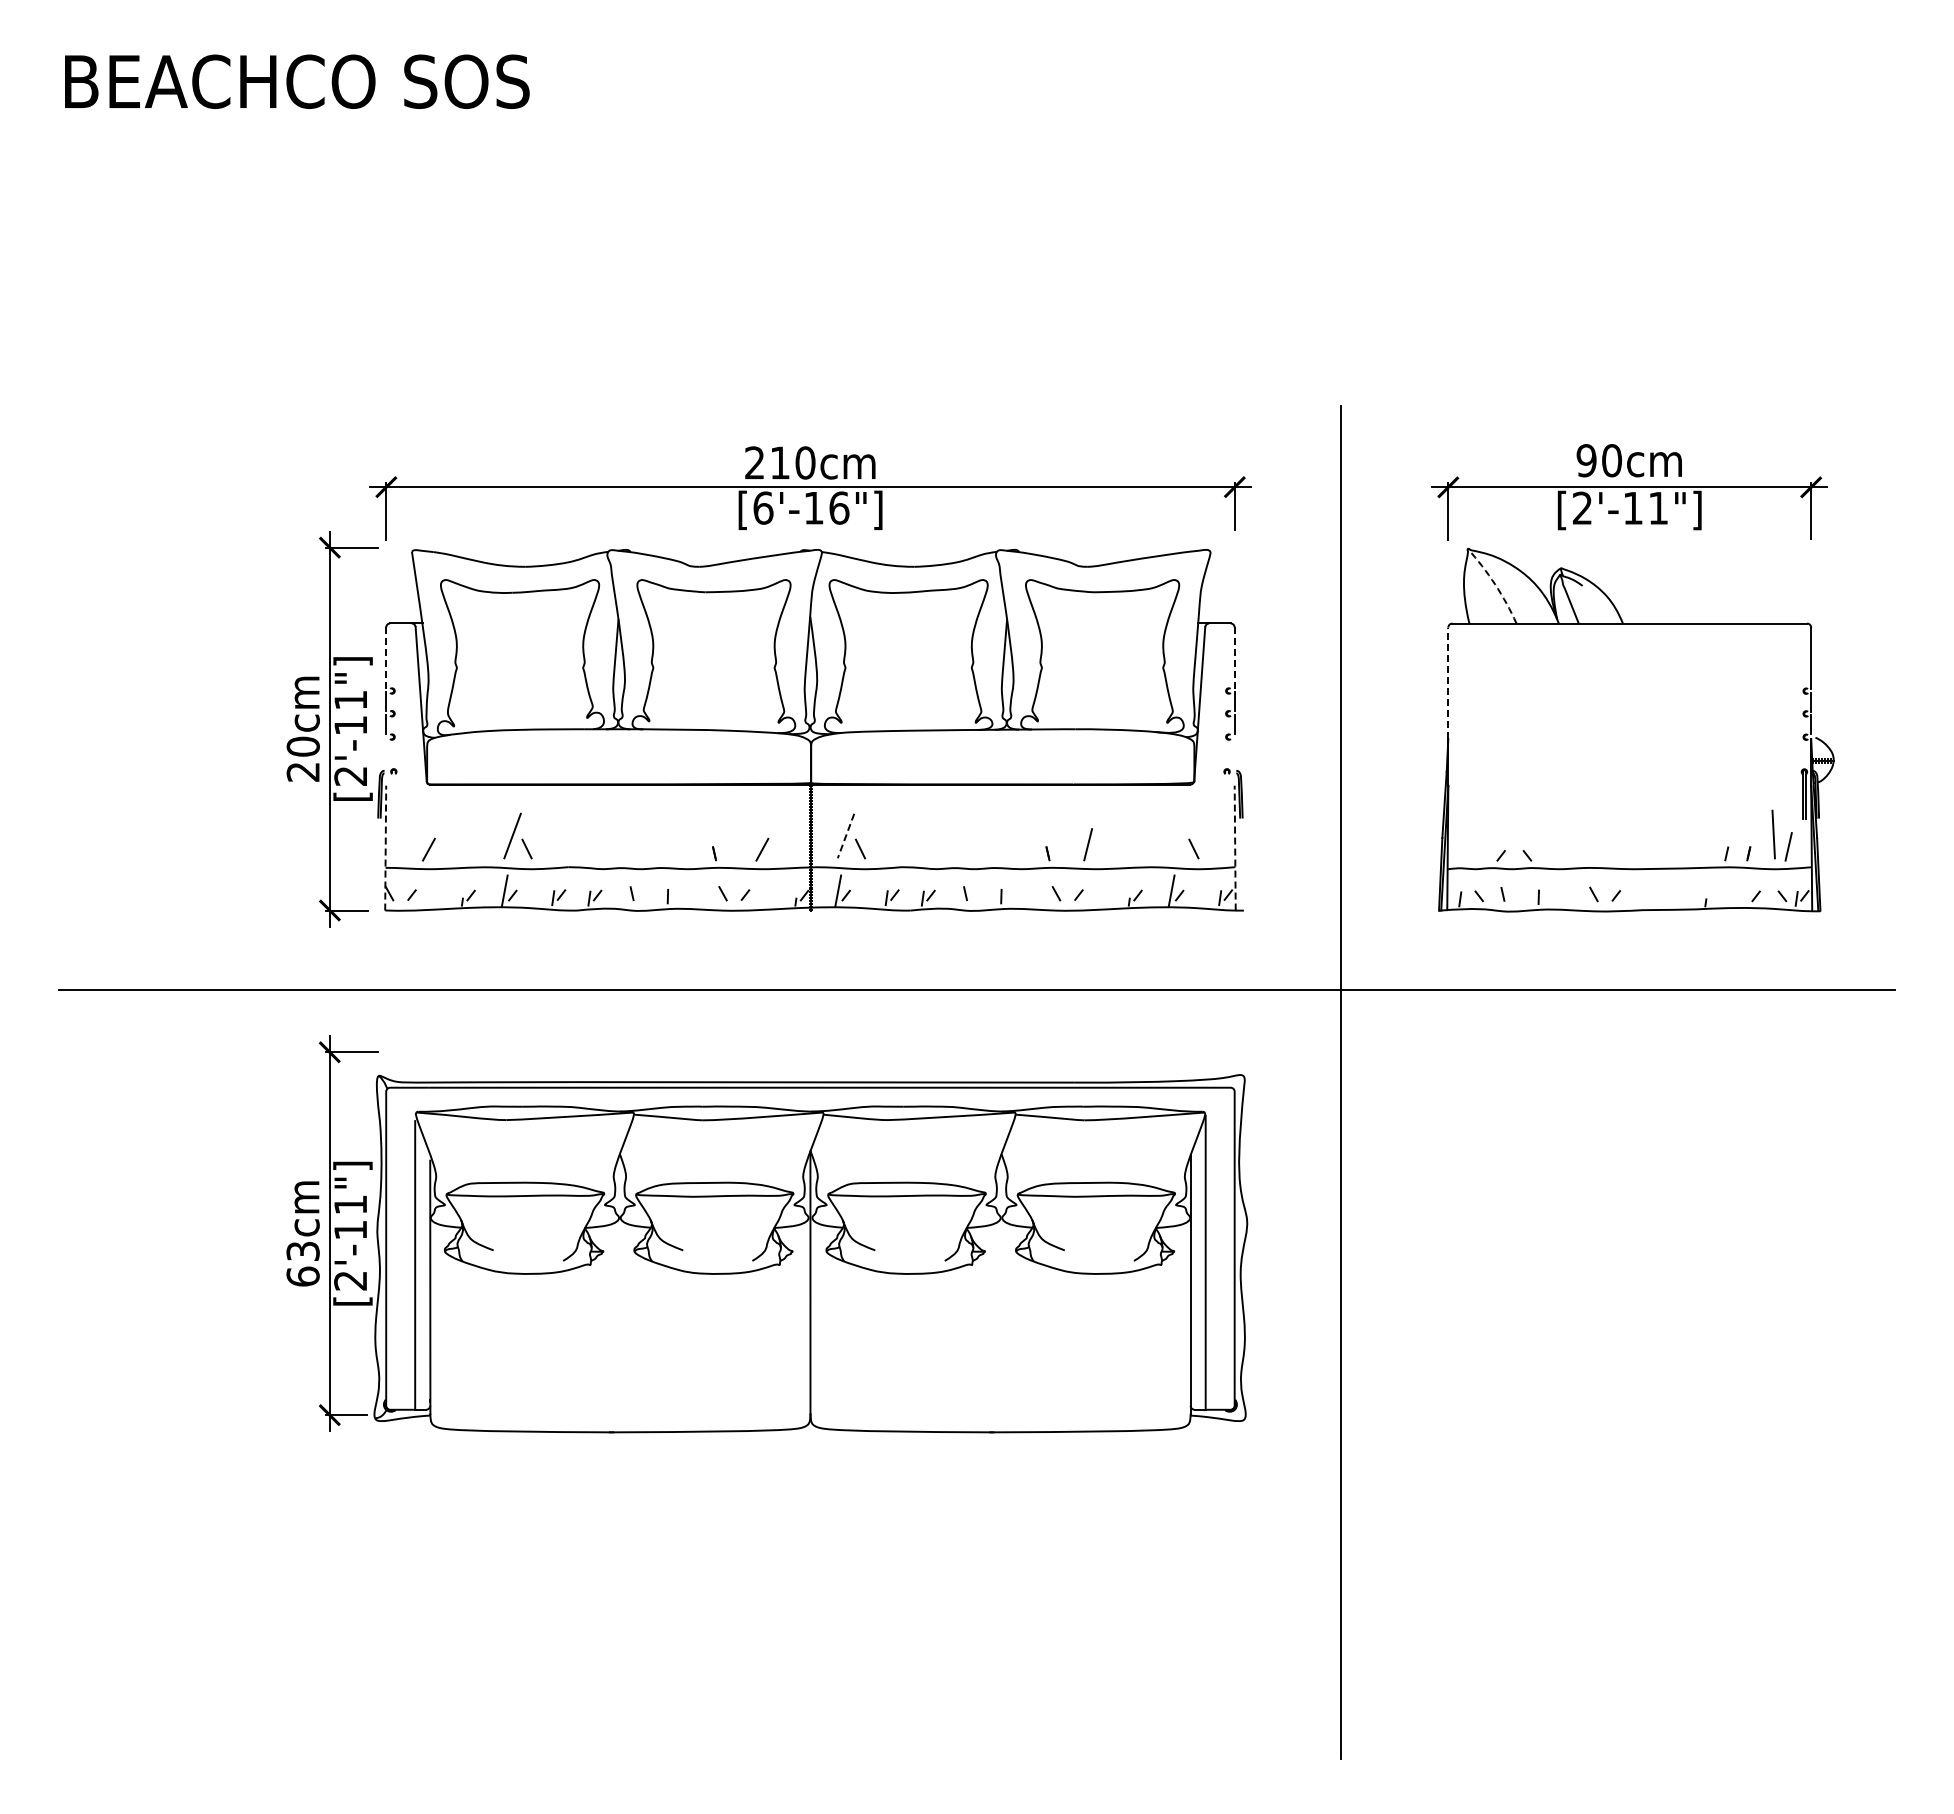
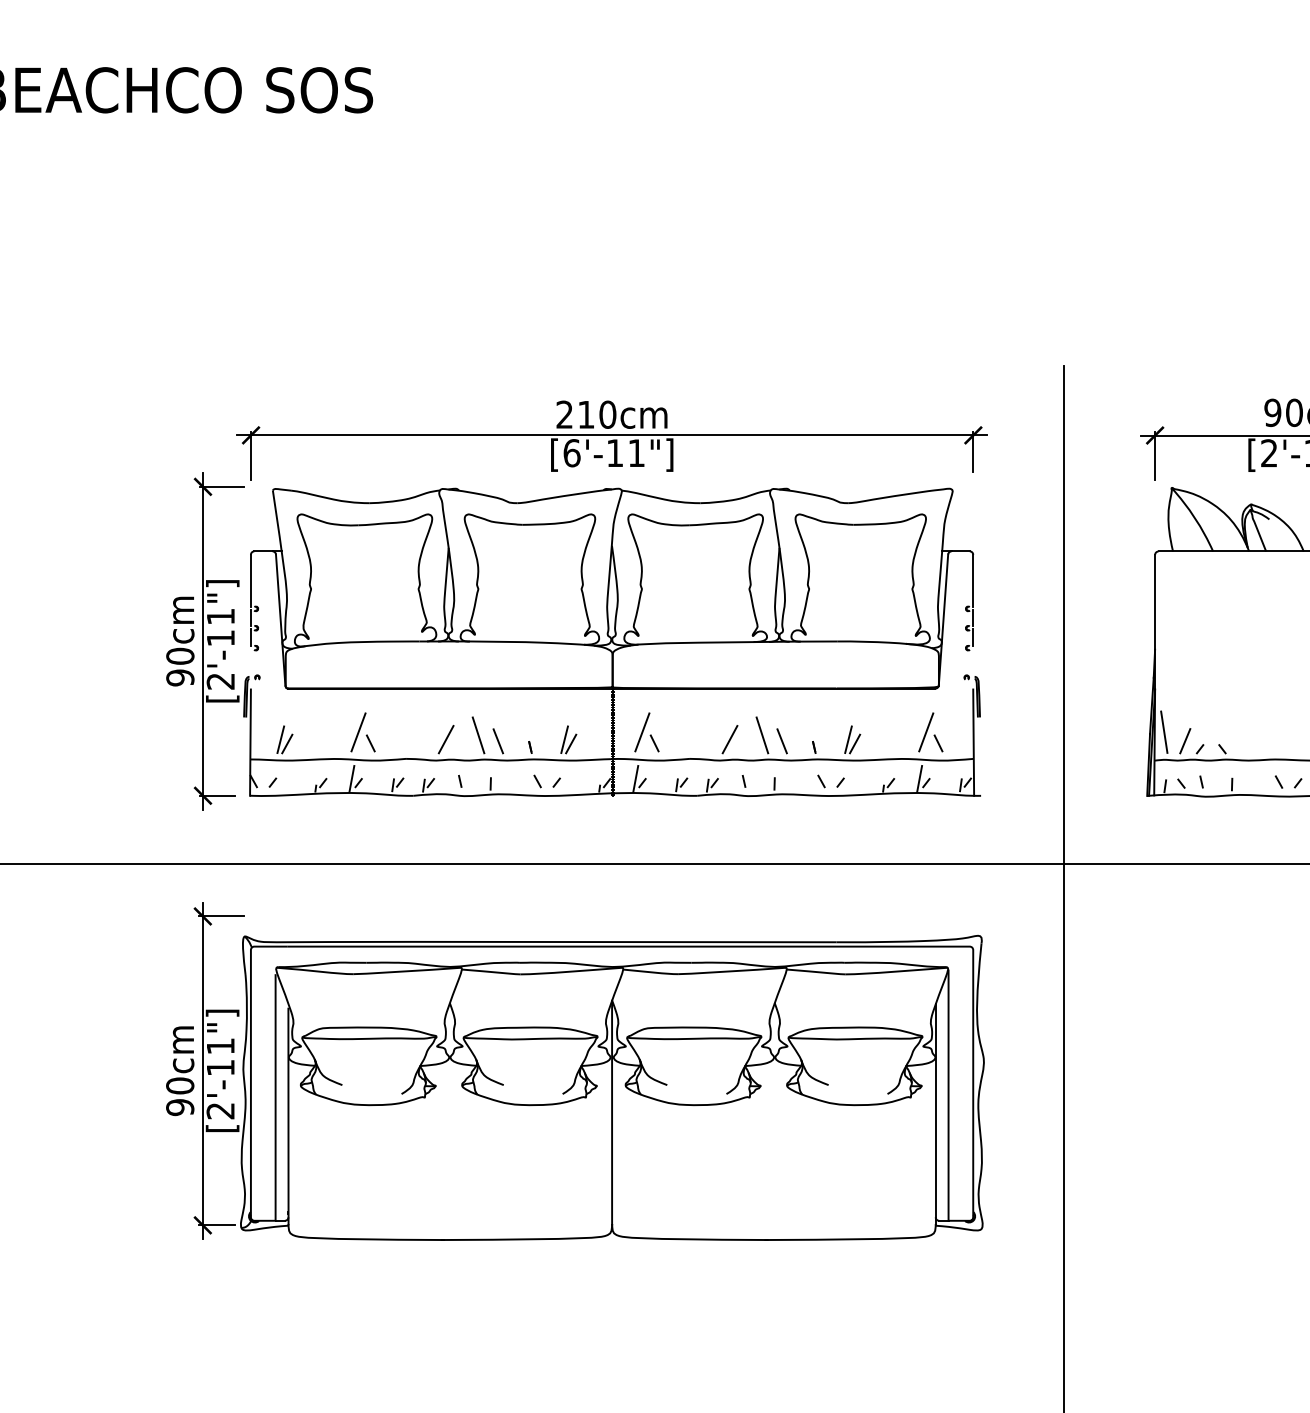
text: (839, 507) -> (636, 452), [6'-16"] -> [6'-11"]
arc: (1495, 584) -> (1195, 518), dashed -> solid
line: (386, 658) -> (251, 581), dashed -> solid
line: (1234, 658) -> (973, 581), dashed -> solid
line: (1448, 683) -> (1155, 602), dashed -> solid
text: (302, 772) -> (179, 678), 20cm -> 90cm
line: (1179, 835) -> (926, 731), added
line: (1458, 835) -> (1163, 731), added
line: (846, 836) -> (642, 732), dashed -> solid
line: (653, 839) -> (478, 735), added
line: (986, 839) -> (761, 735), added
line: (421, 844) -> (280, 739), added
line: (615, 844) -> (446, 739), added
line: (754, 844) -> (564, 739), added
line: (948, 844) -> (729, 739), added
line: (676, 846) -> (498, 741), added
line: (1009, 846) -> (781, 741), added
line: (1483, 846) -> (1185, 741), added
line: (385, 847) -> (250, 742), dashed -> solid
line: (1235, 847) -> (973, 742), dashed -> solid
line: (1095, 849) -> (854, 743), added
text: (302, 1263) -> (179, 1096), 63cm -> 90cm

